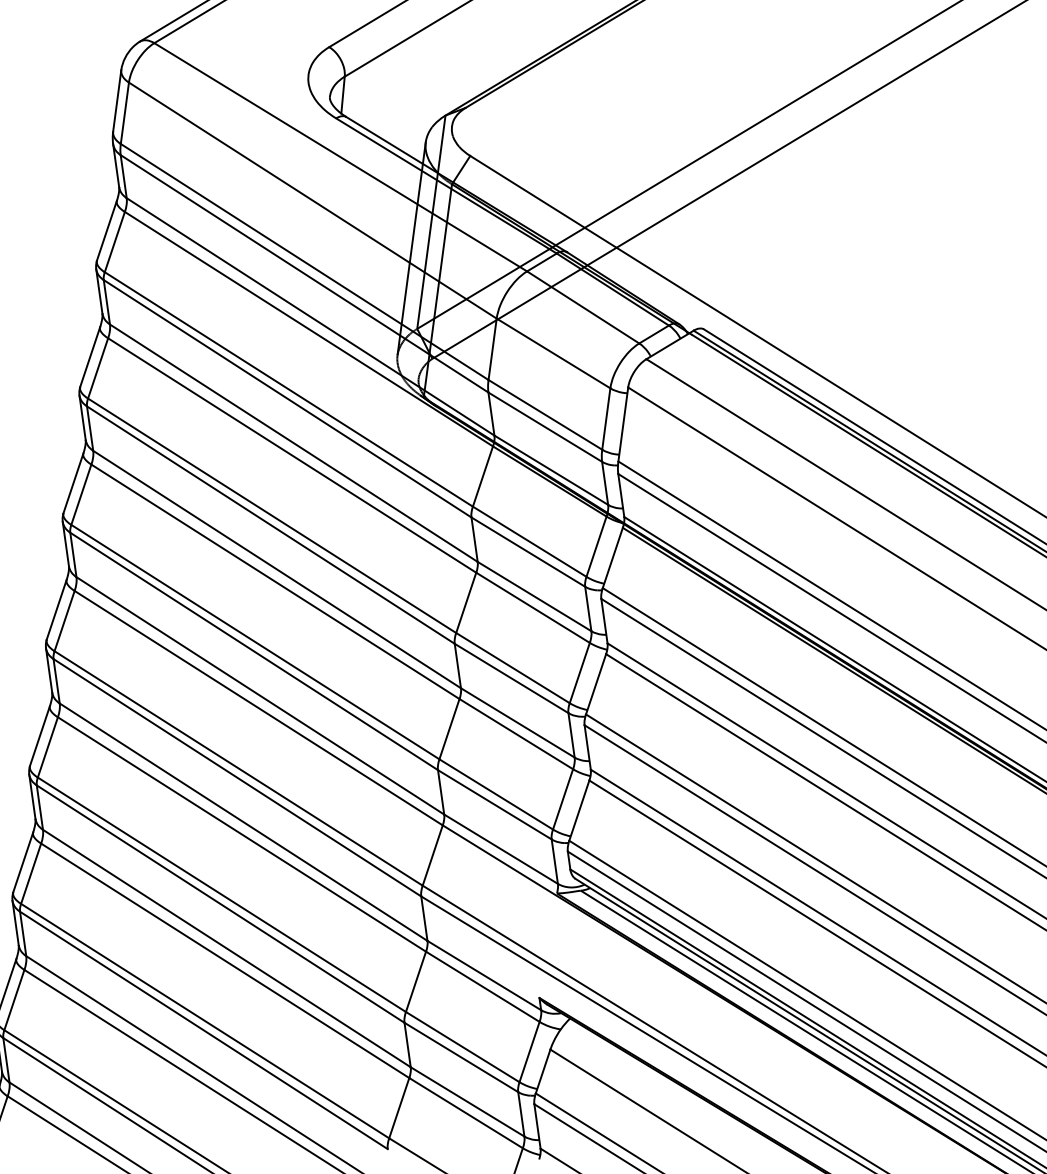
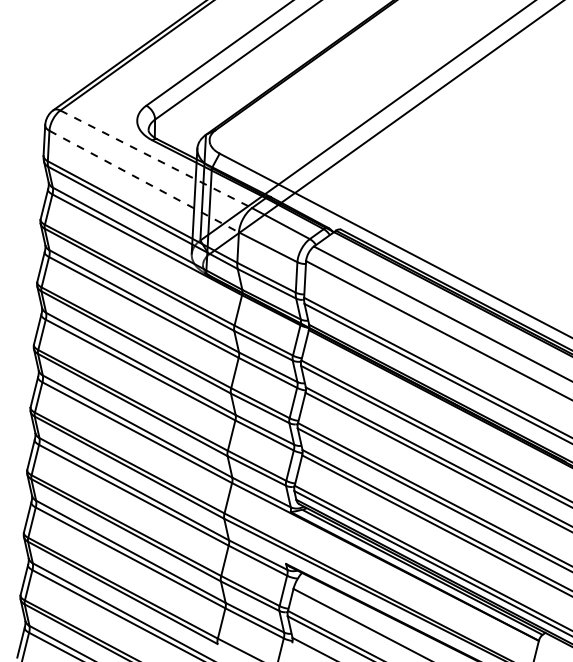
line: (341, 157) -> (156, 159), solid -> dashed
line: (313, 200) -> (144, 181), solid -> dashed

